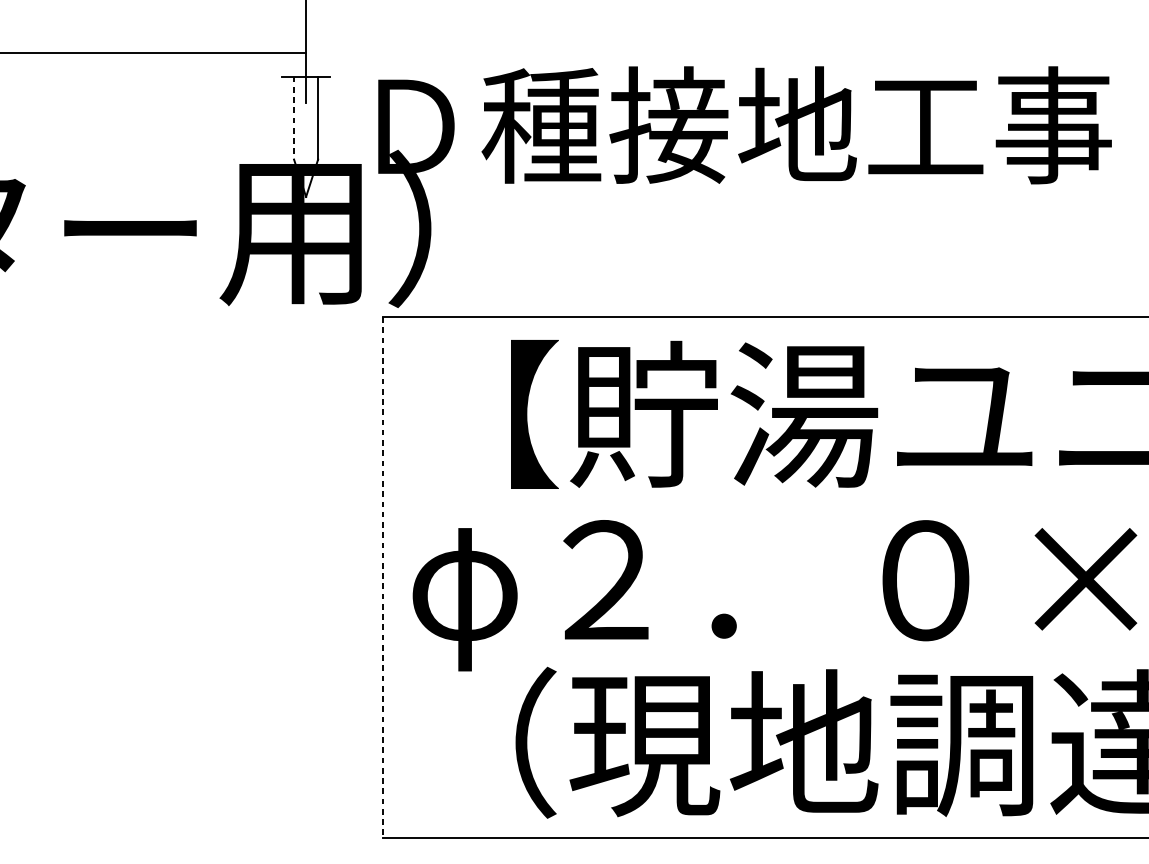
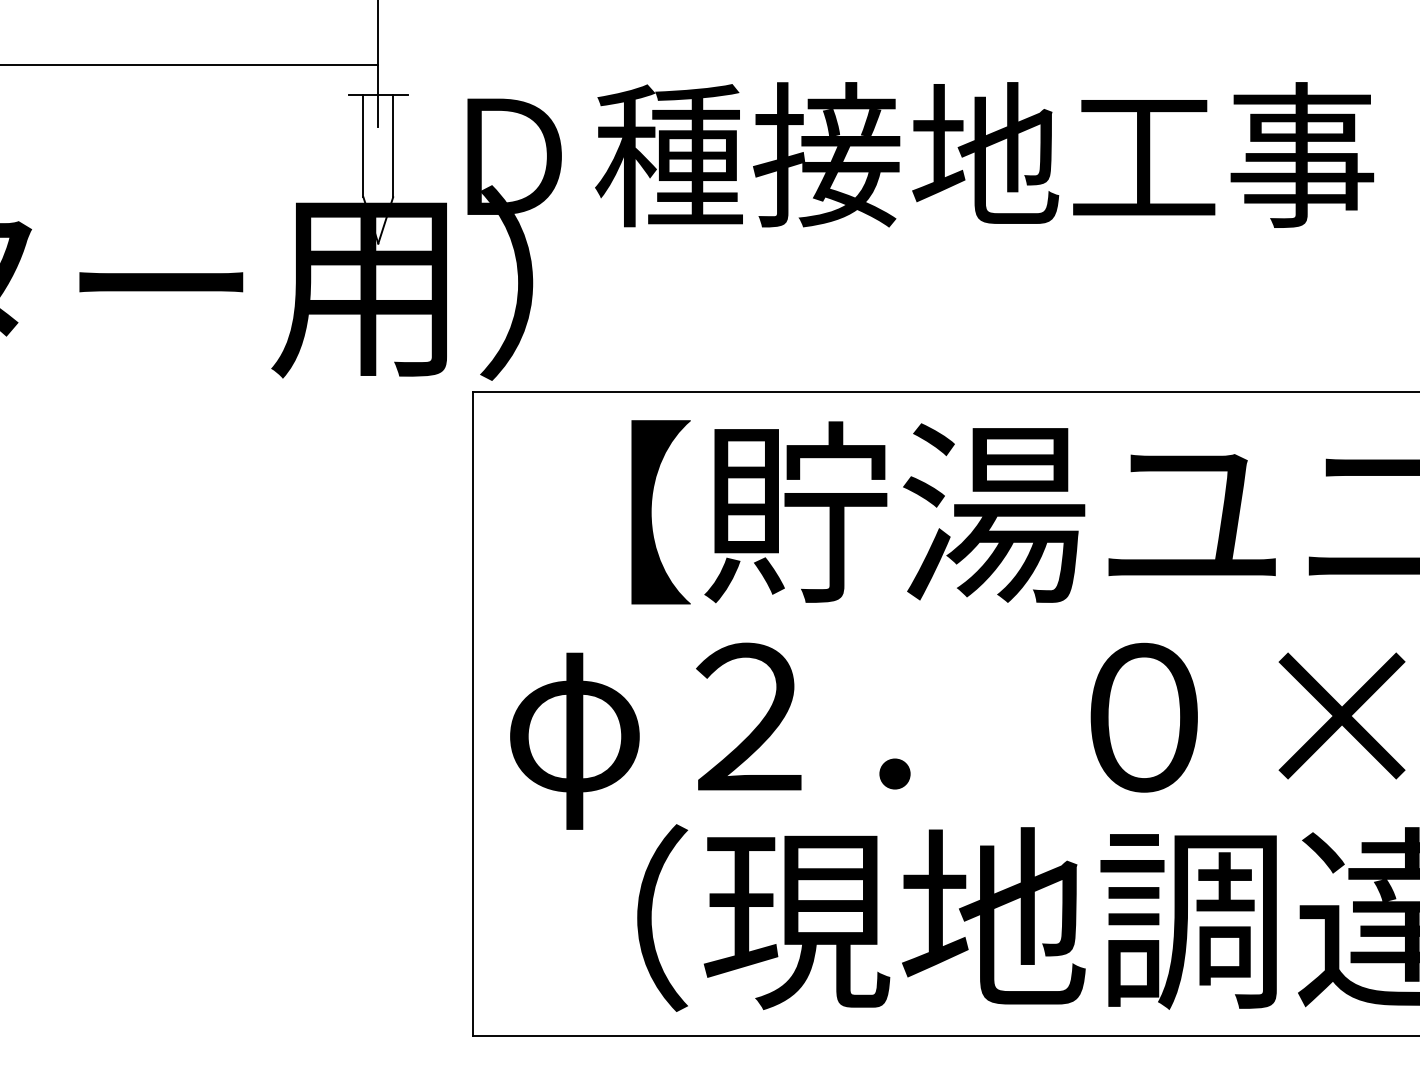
line: (294, 118) -> (363, 146), dashed -> solid
line: (383, 577) -> (473, 713), dashed -> solid

